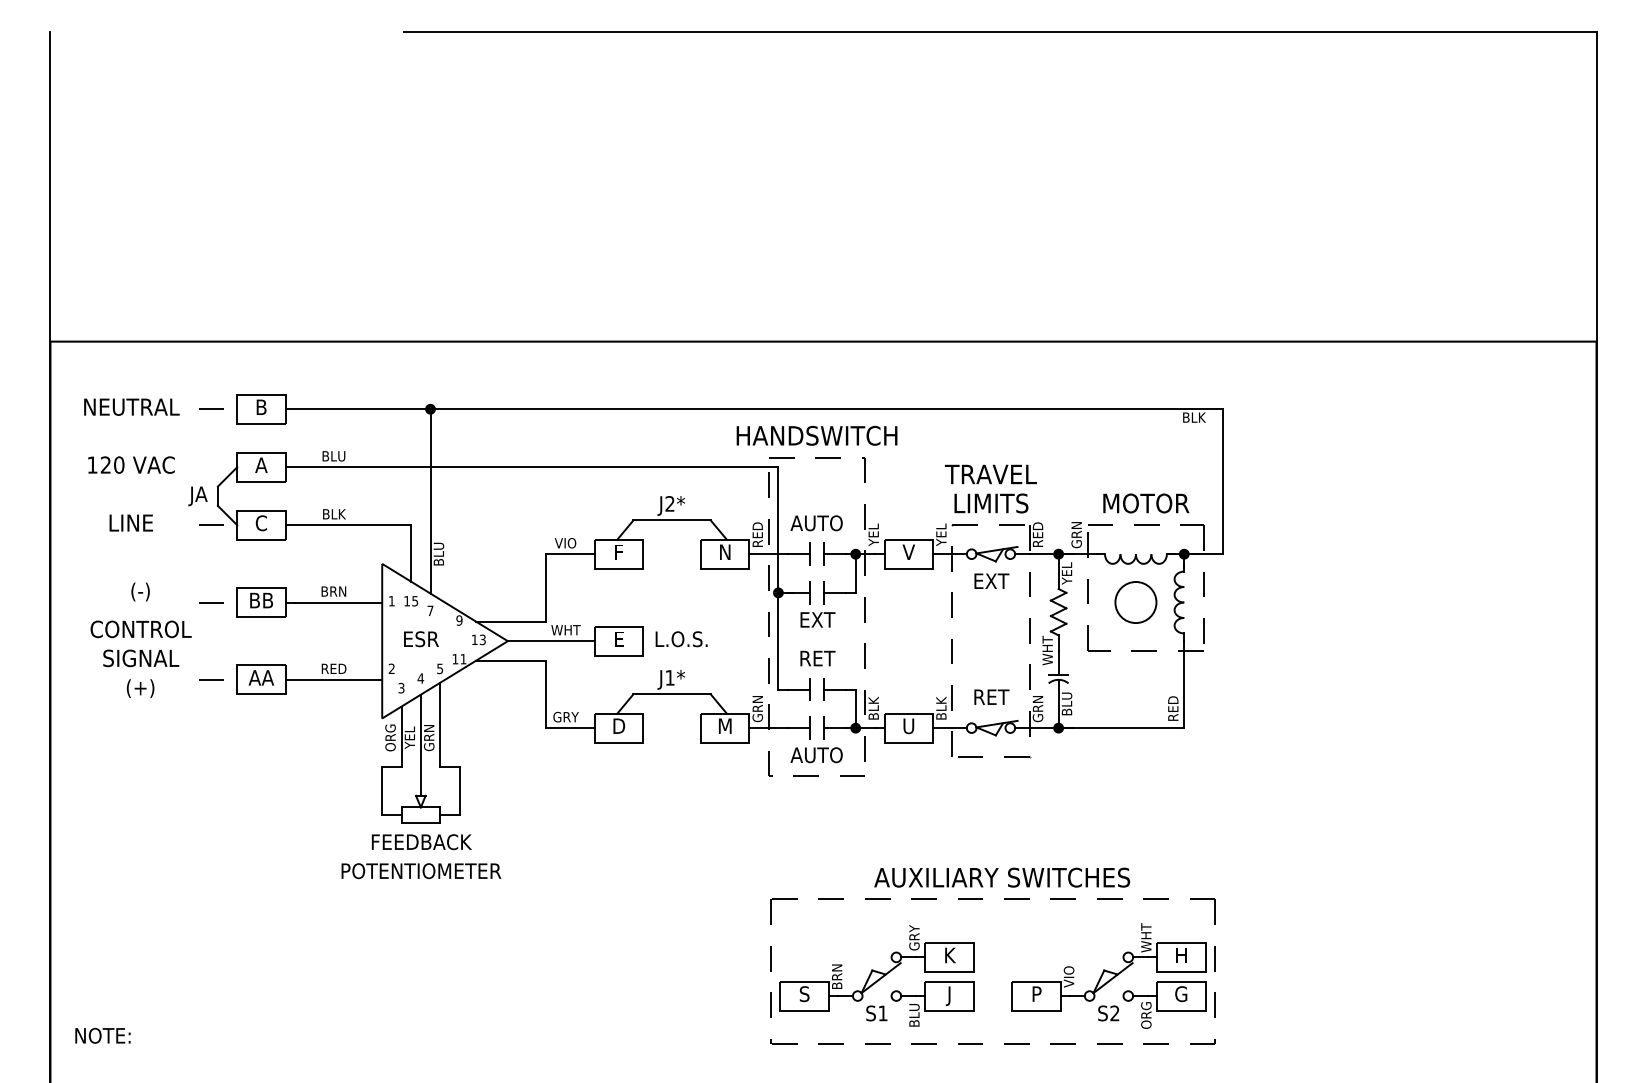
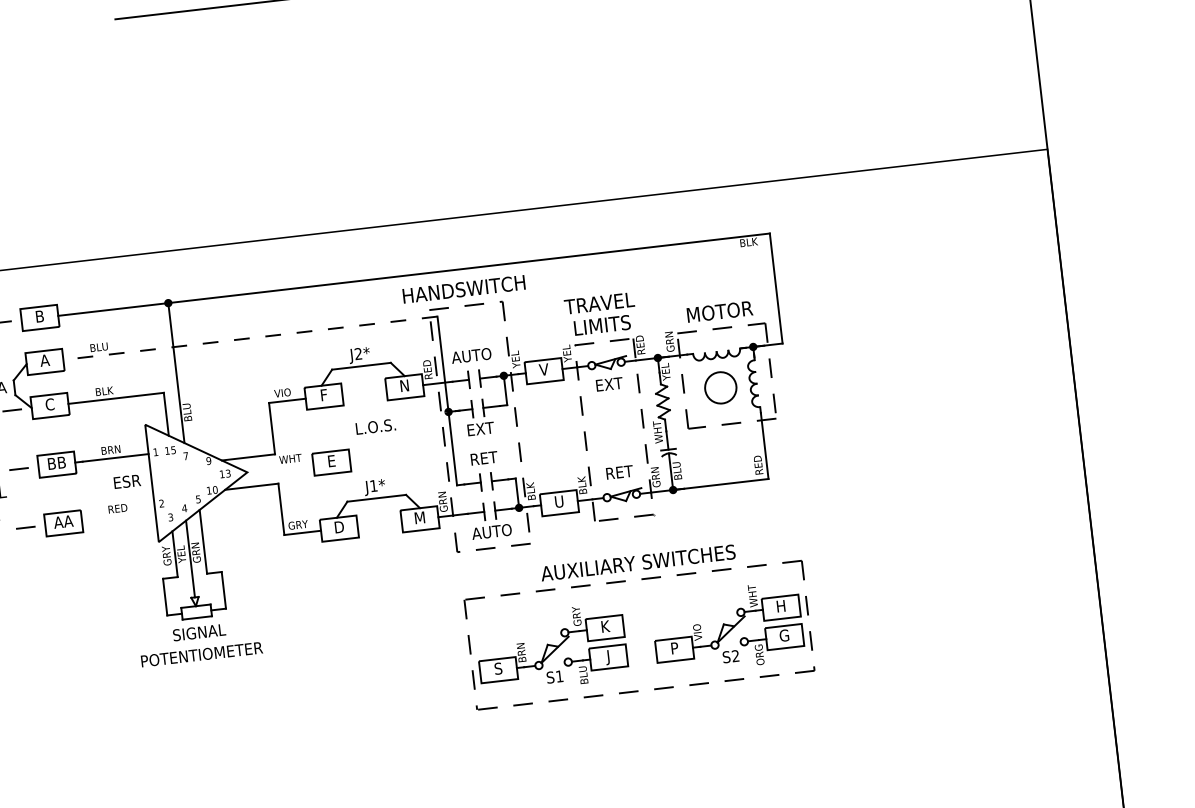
line: (531, 467) -> (250, 338), solid -> dashed
text: (421, 639) -> (127, 481), moved
text: (681, 639) -> (375, 427), moved
line: (550, 641) -> (279, 468), removed
text: (463, 659) -> (215, 490), 11 -> 10
line: (333, 679) -> (118, 516), removed
text: (390, 737) -> (166, 555), ORG -> GRY
text: (421, 842) -> (199, 632), FEEDBACK -> SIGNAL
part: (974, 955) -> (623, 624), moved

